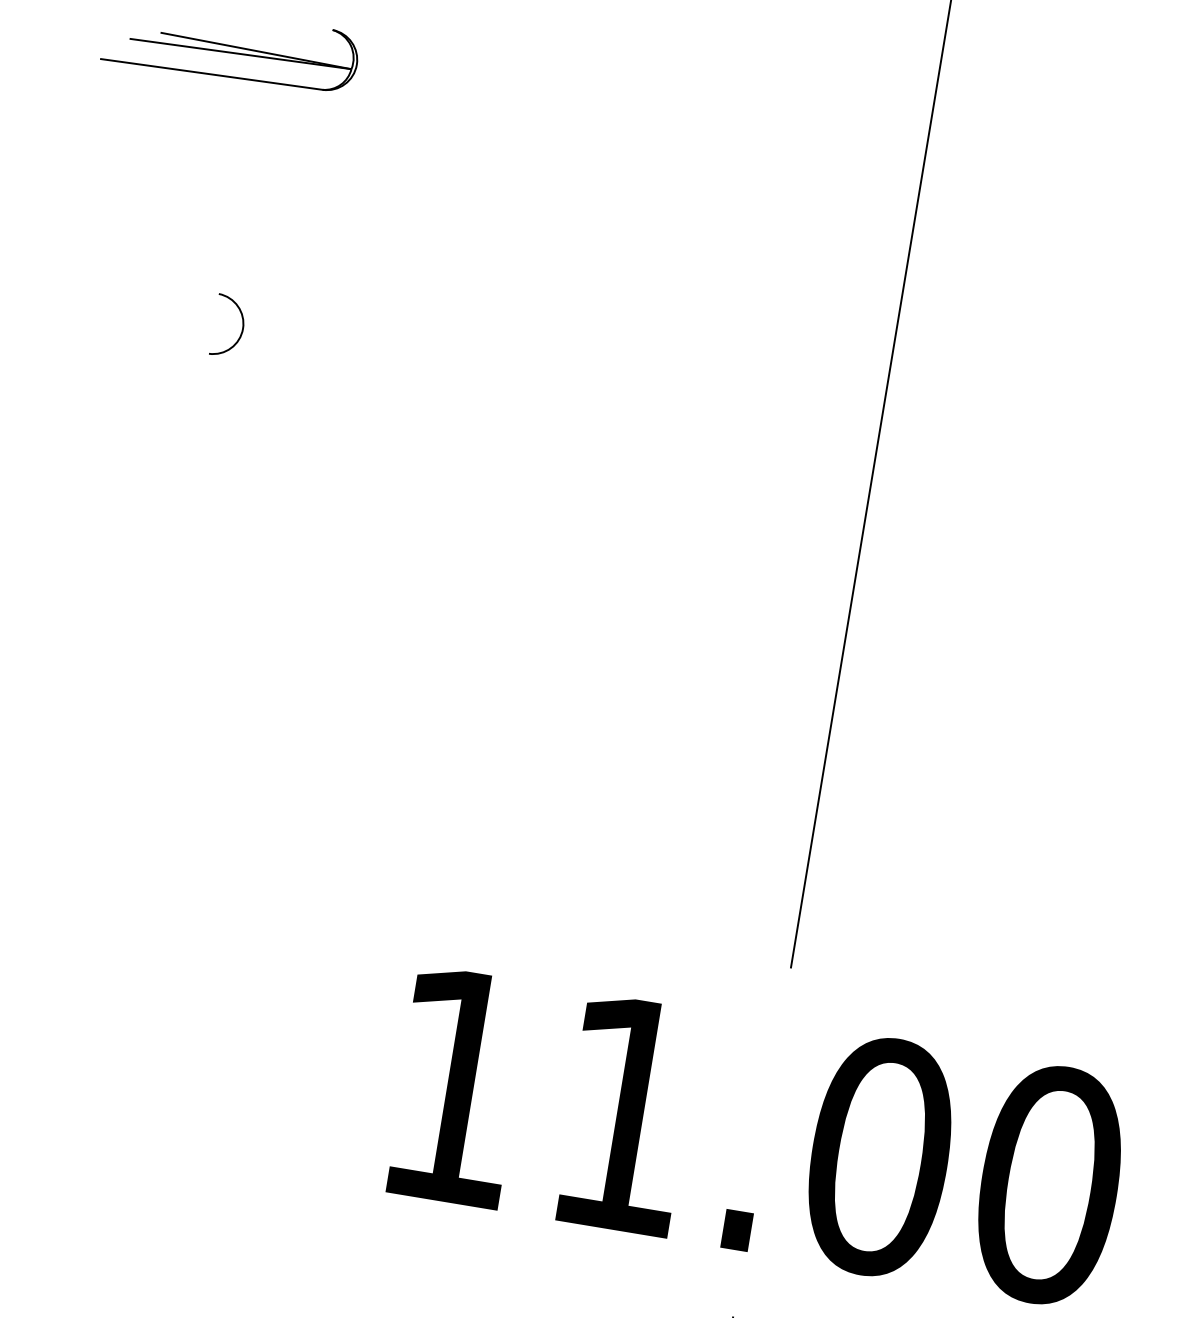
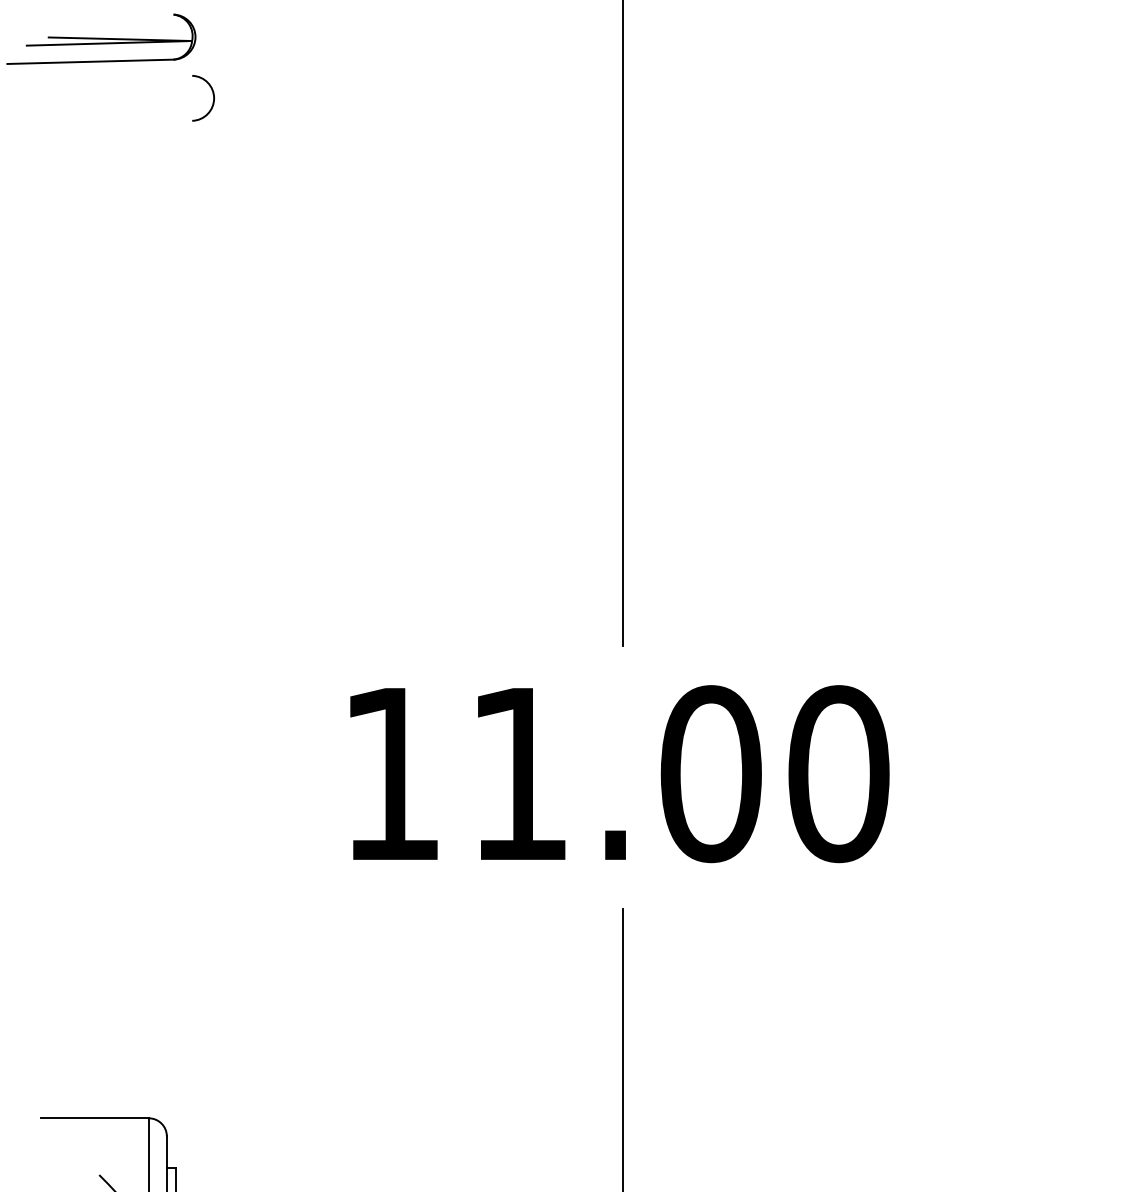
arc: (241, 323) -> (212, 94), moved

